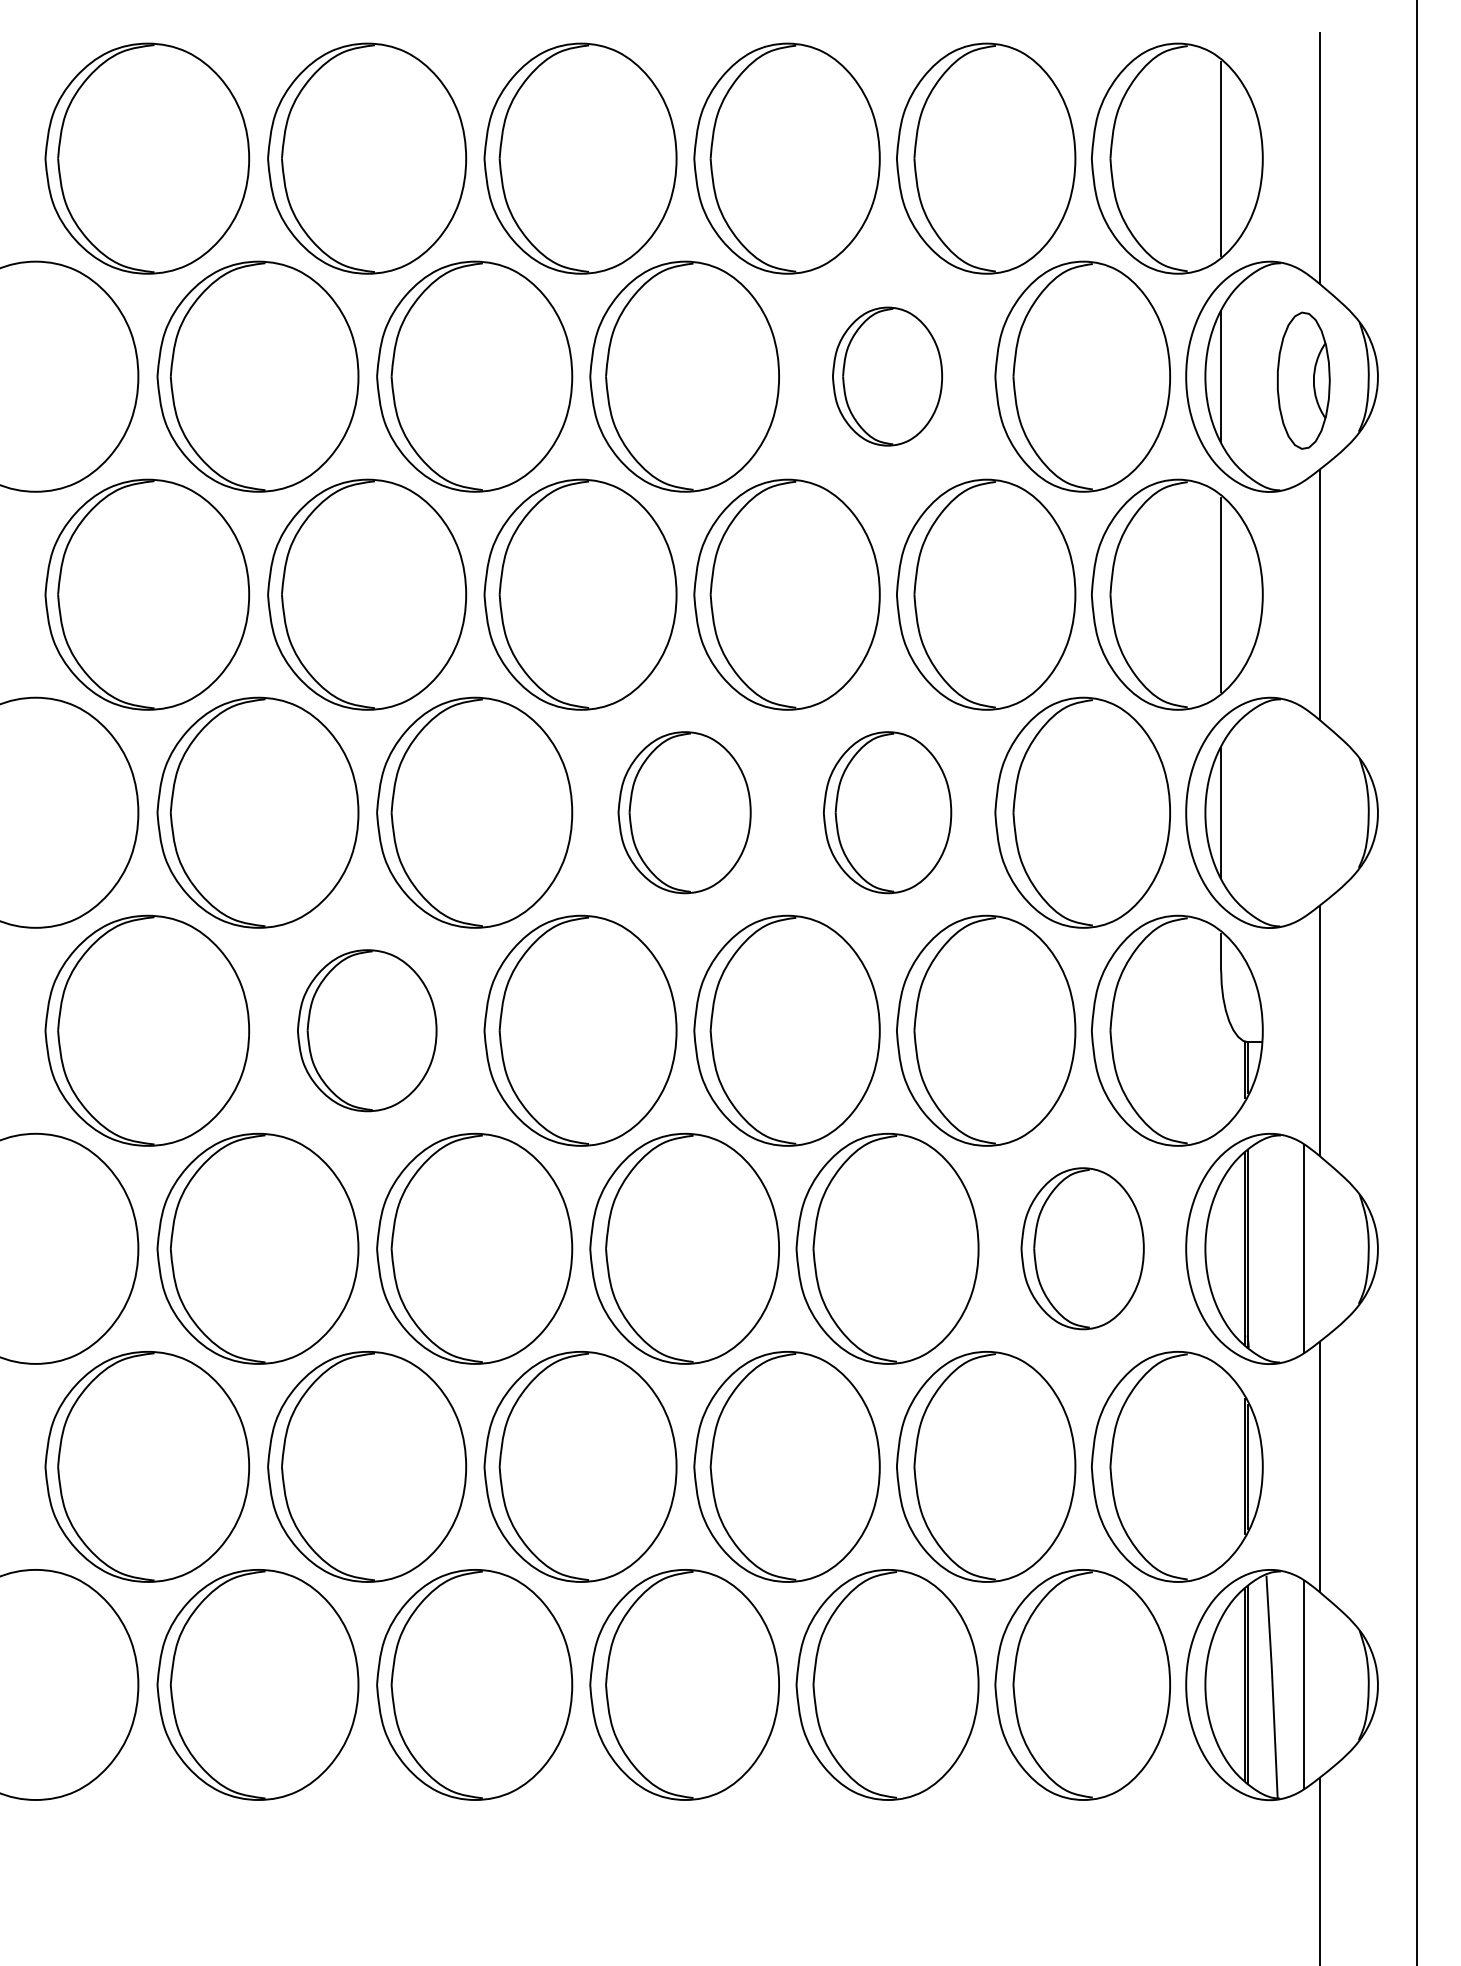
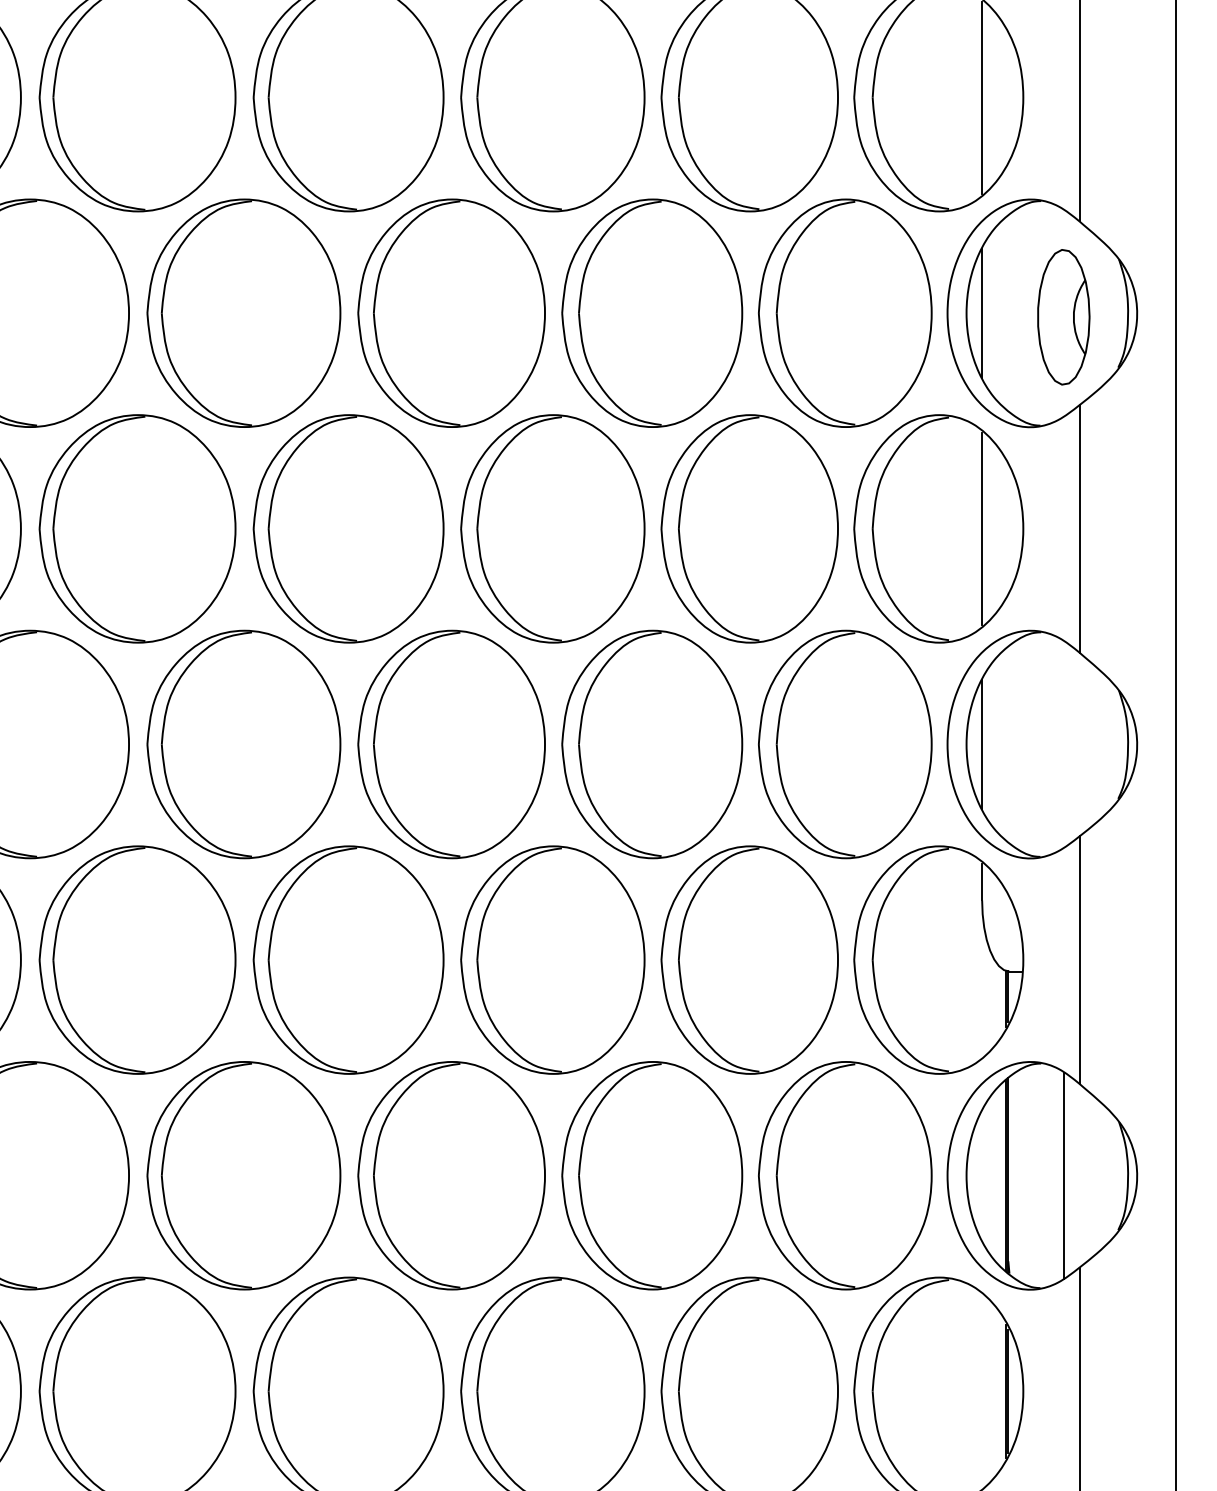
part: (887, 376) -> (652, 313), size x1.67
part: (684, 812) -> (451, 744), size x1.43
part: (887, 812) -> (652, 744), size x1.43
part: (367, 1030) -> (137, 959), size x1.43
part: (1082, 1248) -> (845, 1175), size x1.43

